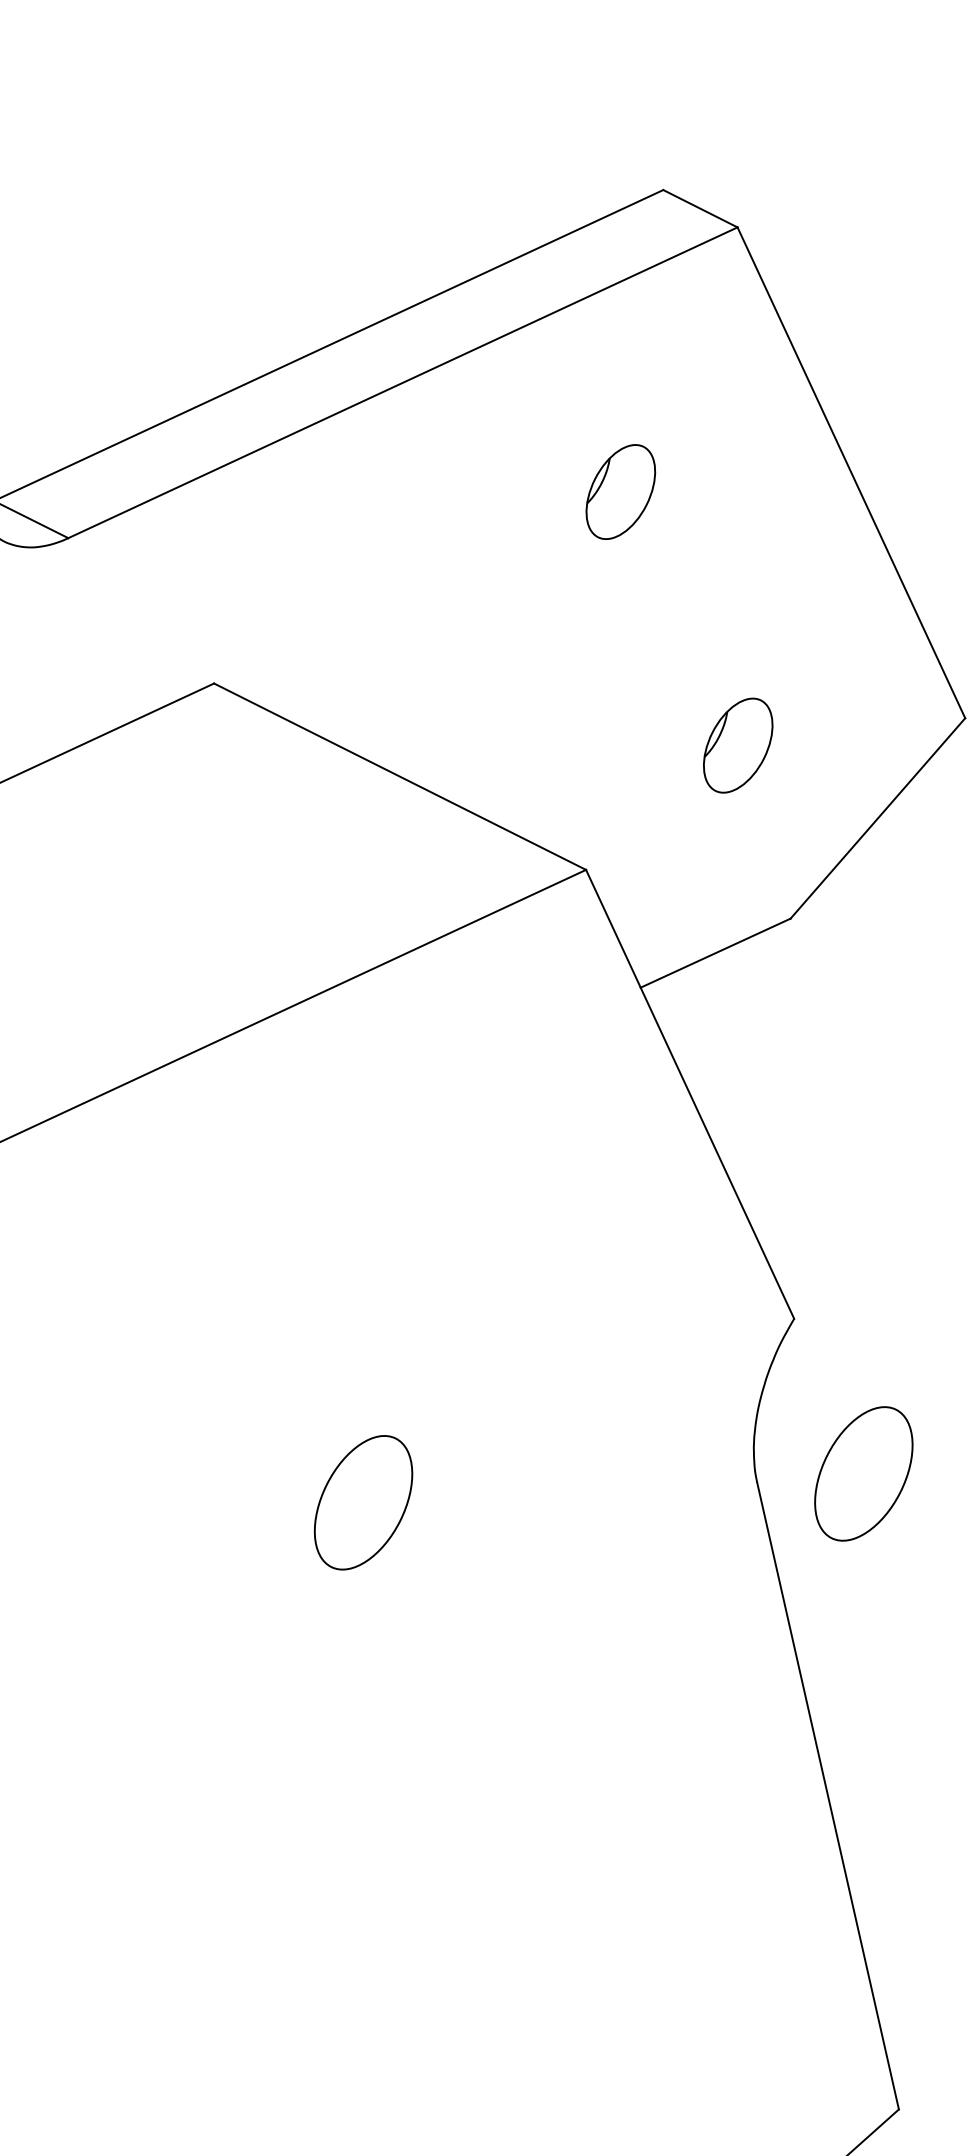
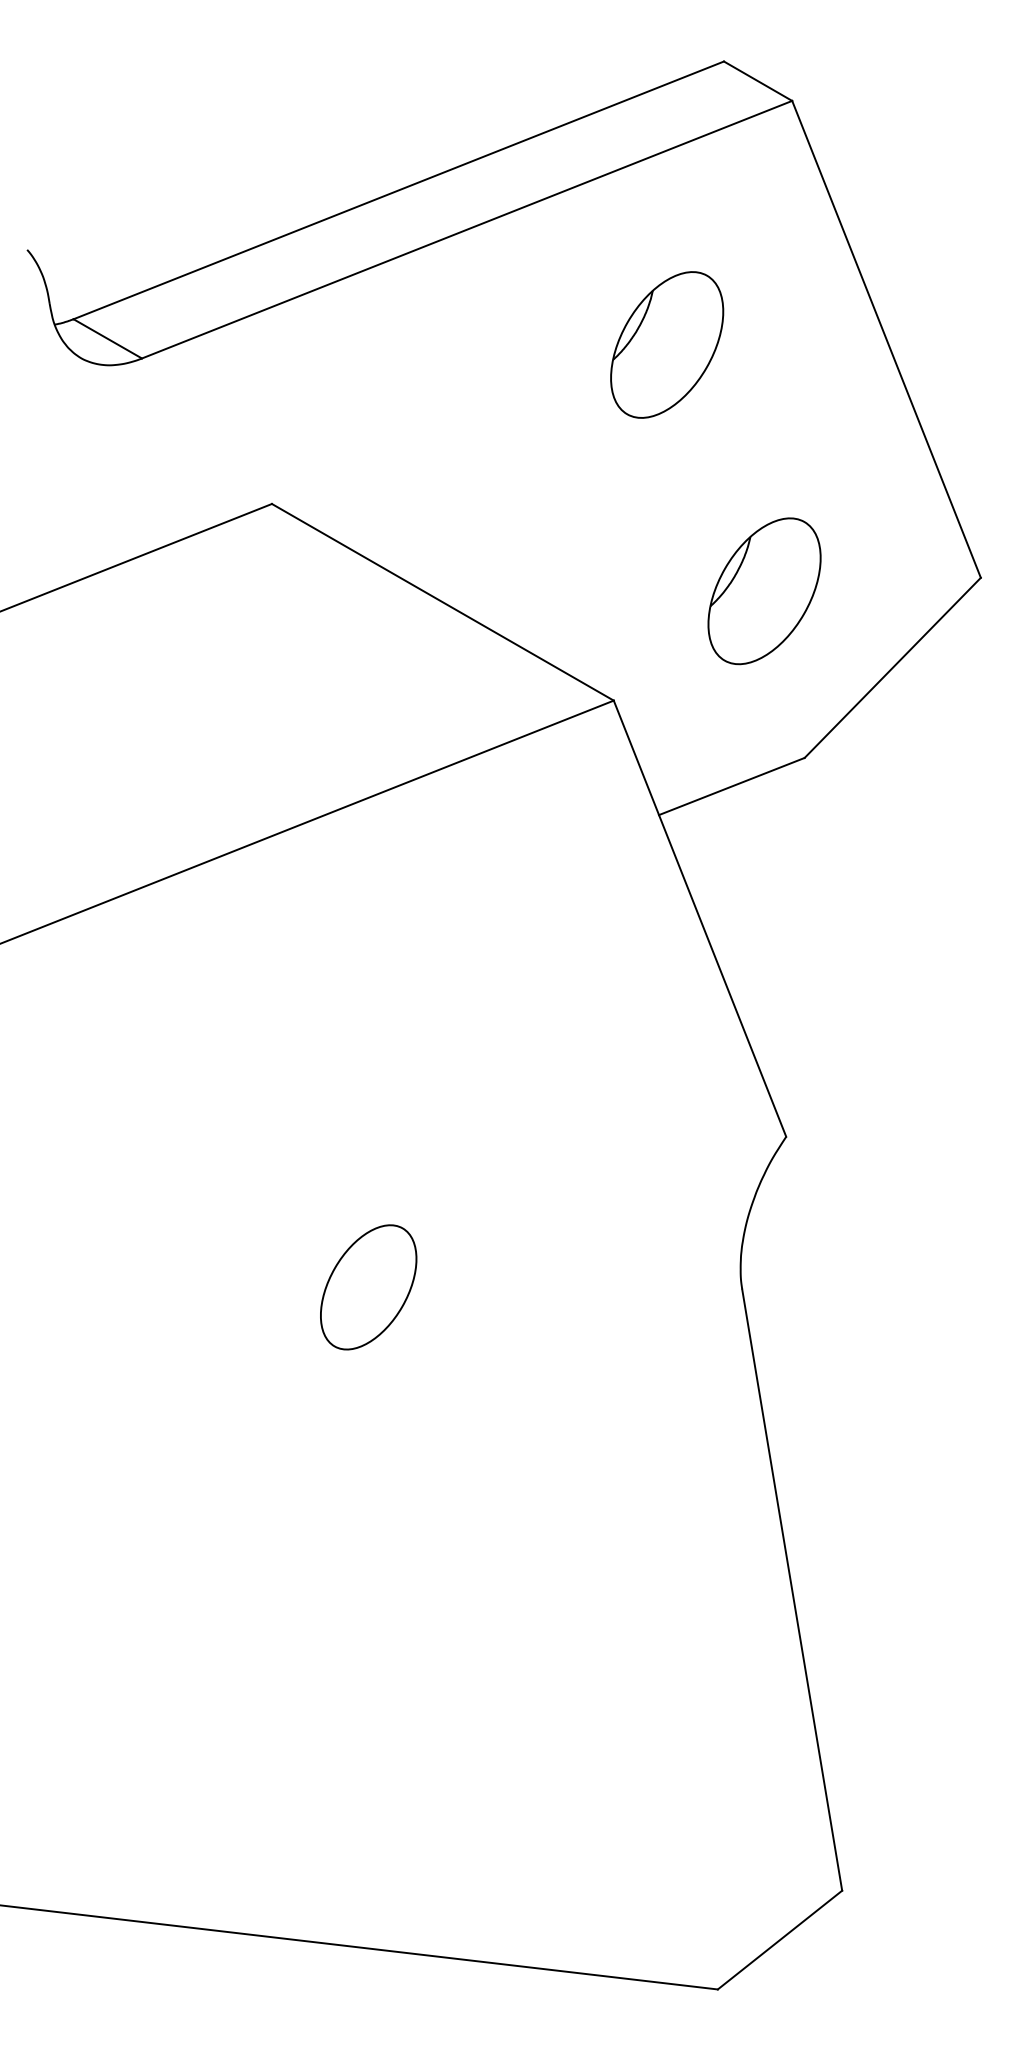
part: (621, 491) -> (667, 344), size x1.67
part: (738, 745) -> (764, 591), size x1.67
part: (863, 1474) -> (843, 1287), removed

